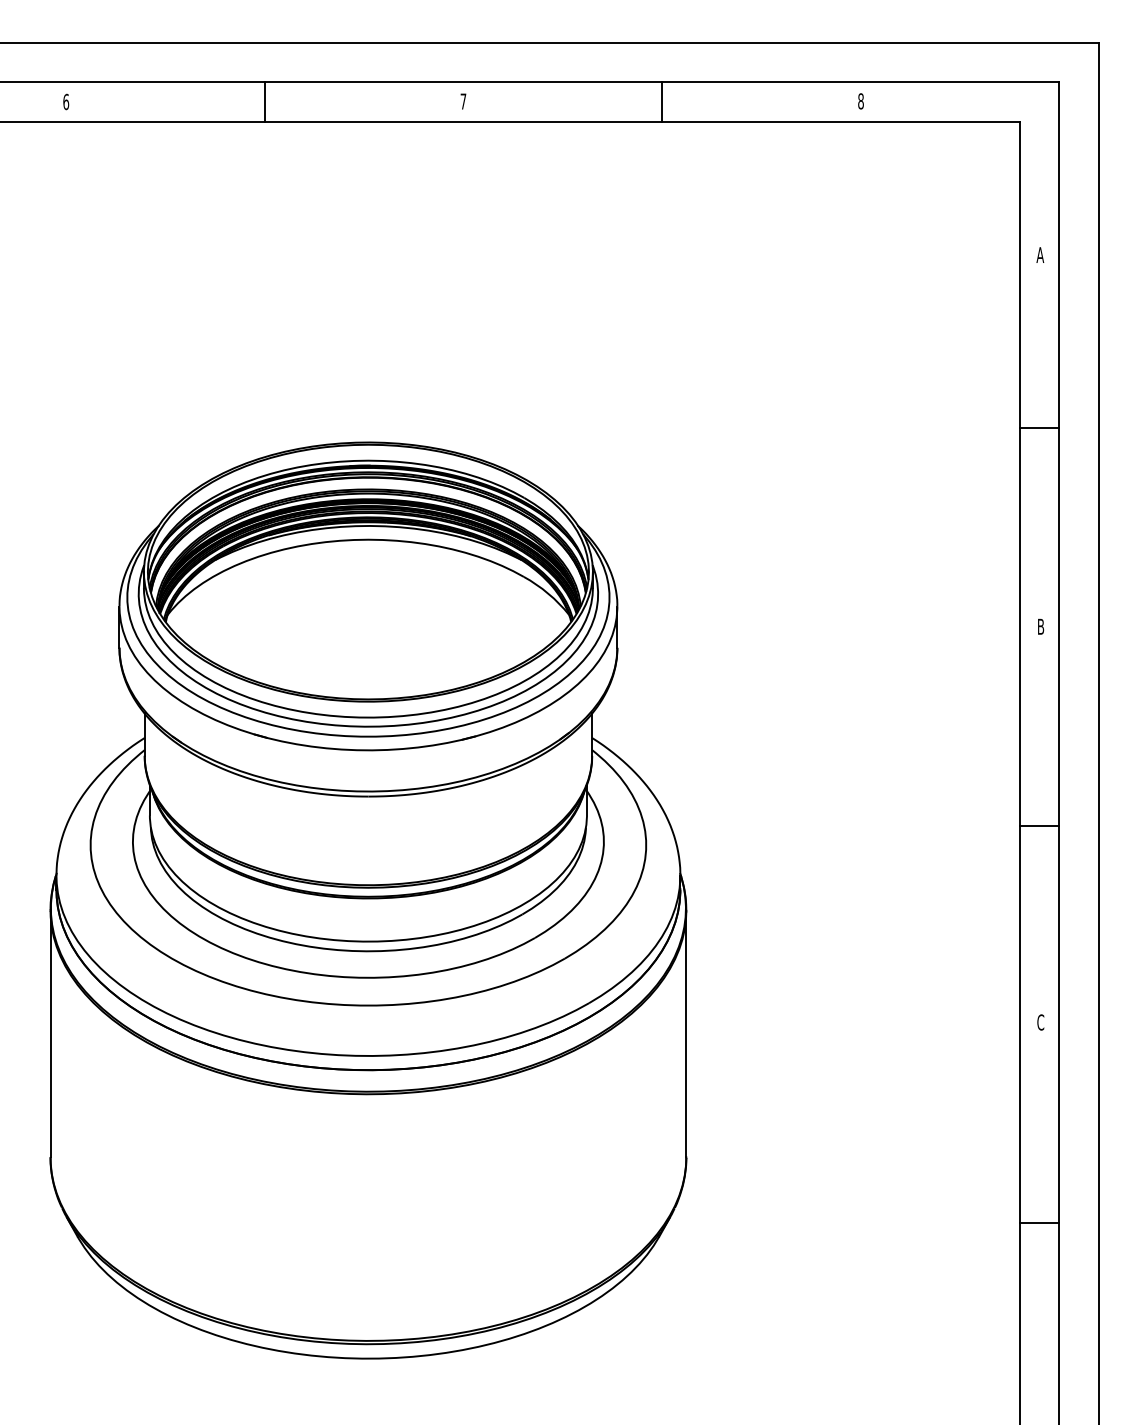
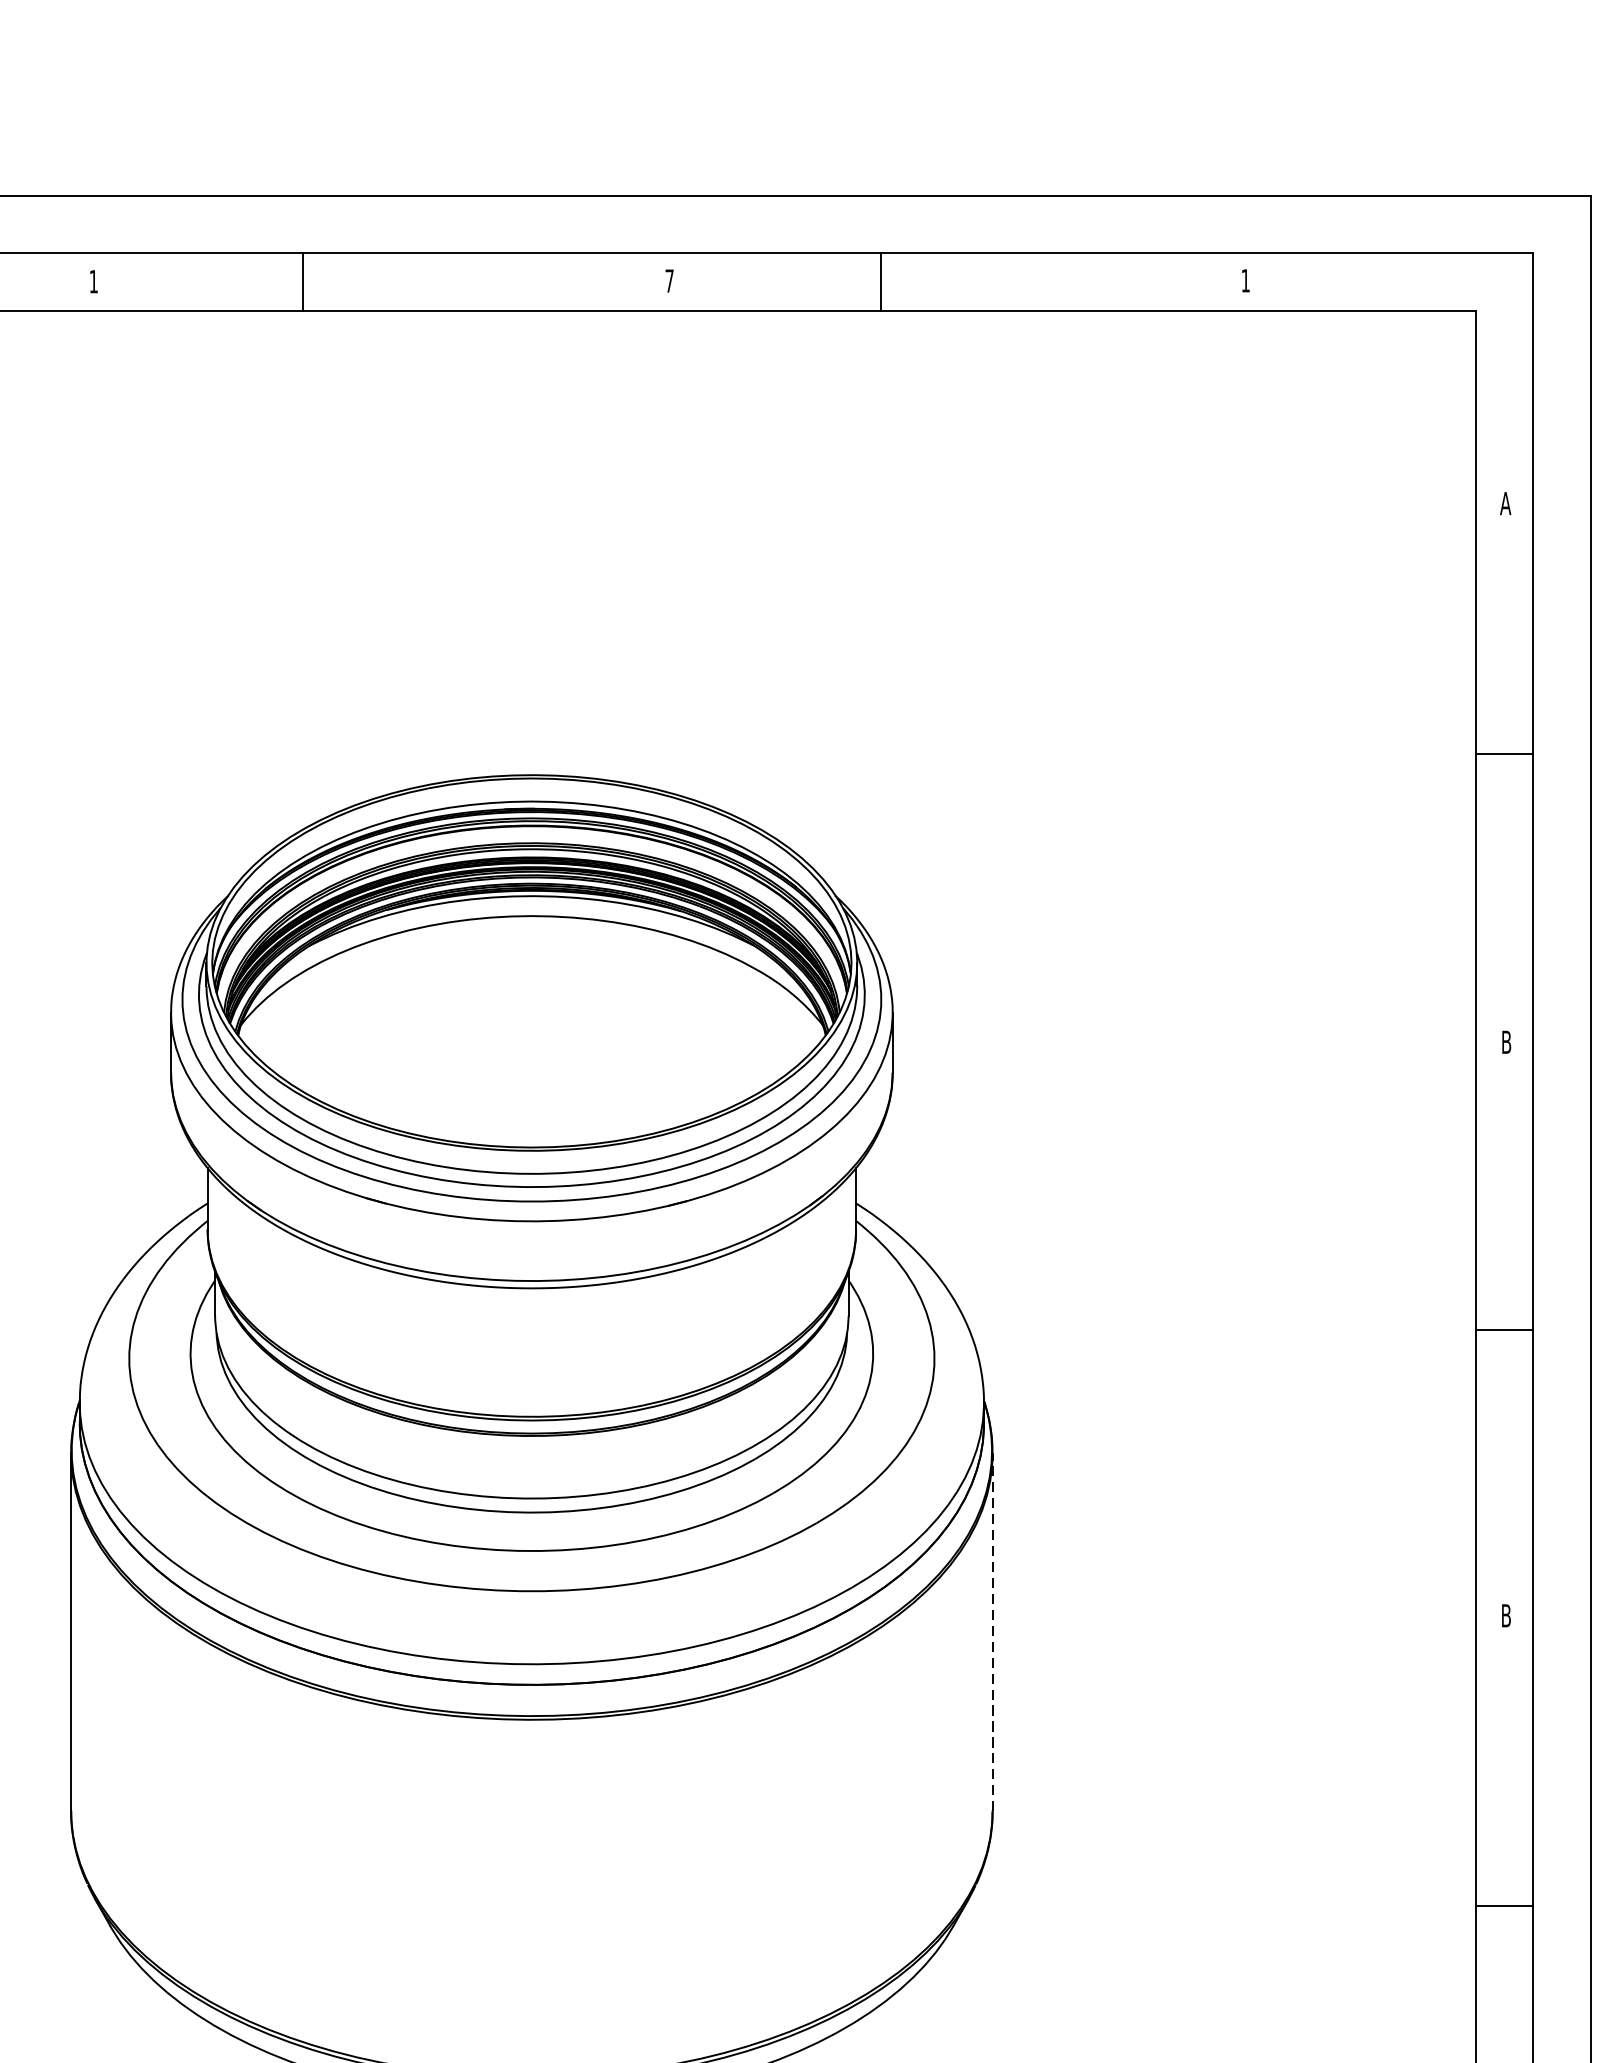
text: (66, 101) -> (94, 280), 6 -> 1
text: (860, 101) -> (1245, 280), 8 -> 1
line: (264, 102) -> (302, 282), moved
line: (662, 102) -> (881, 282), moved
text: (1040, 1022) -> (1505, 1615), C -> B
line: (686, 1033) -> (992, 1631), solid -> dashed

